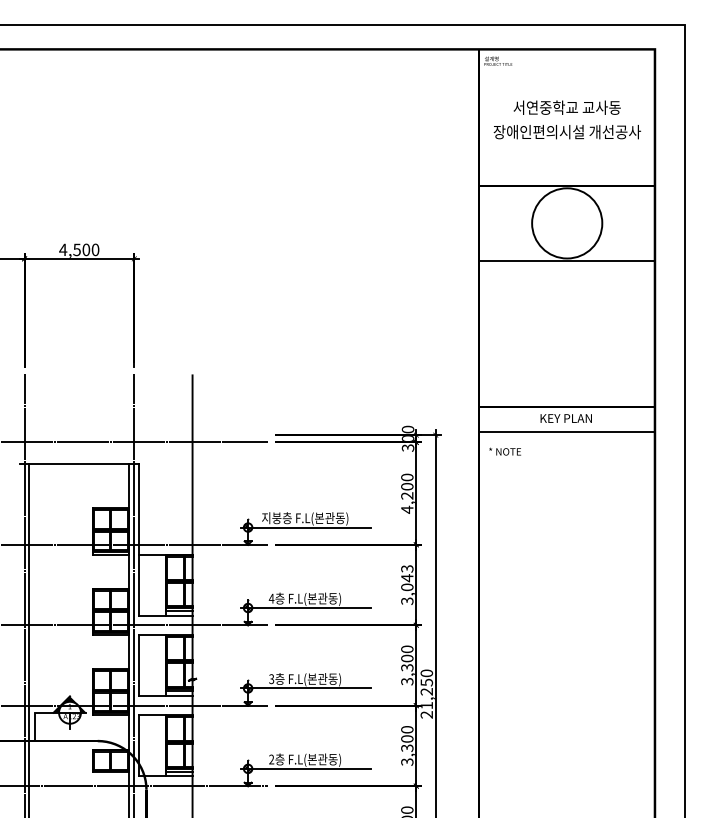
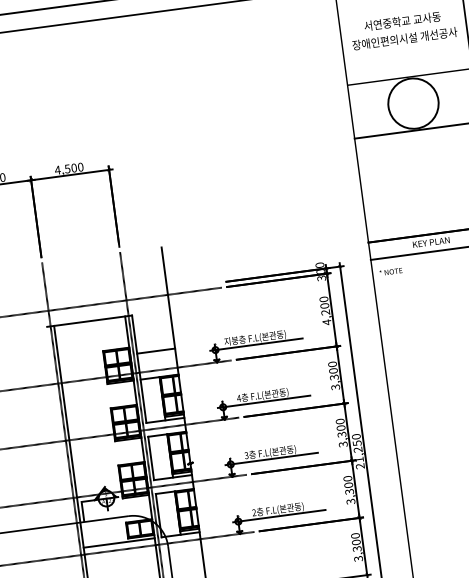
line: (165, 518) -> (155, 351), added
text: (407, 578) -> (333, 371), 3,043 -> 3,300
line: (79, 776) -> (119, 543), added

